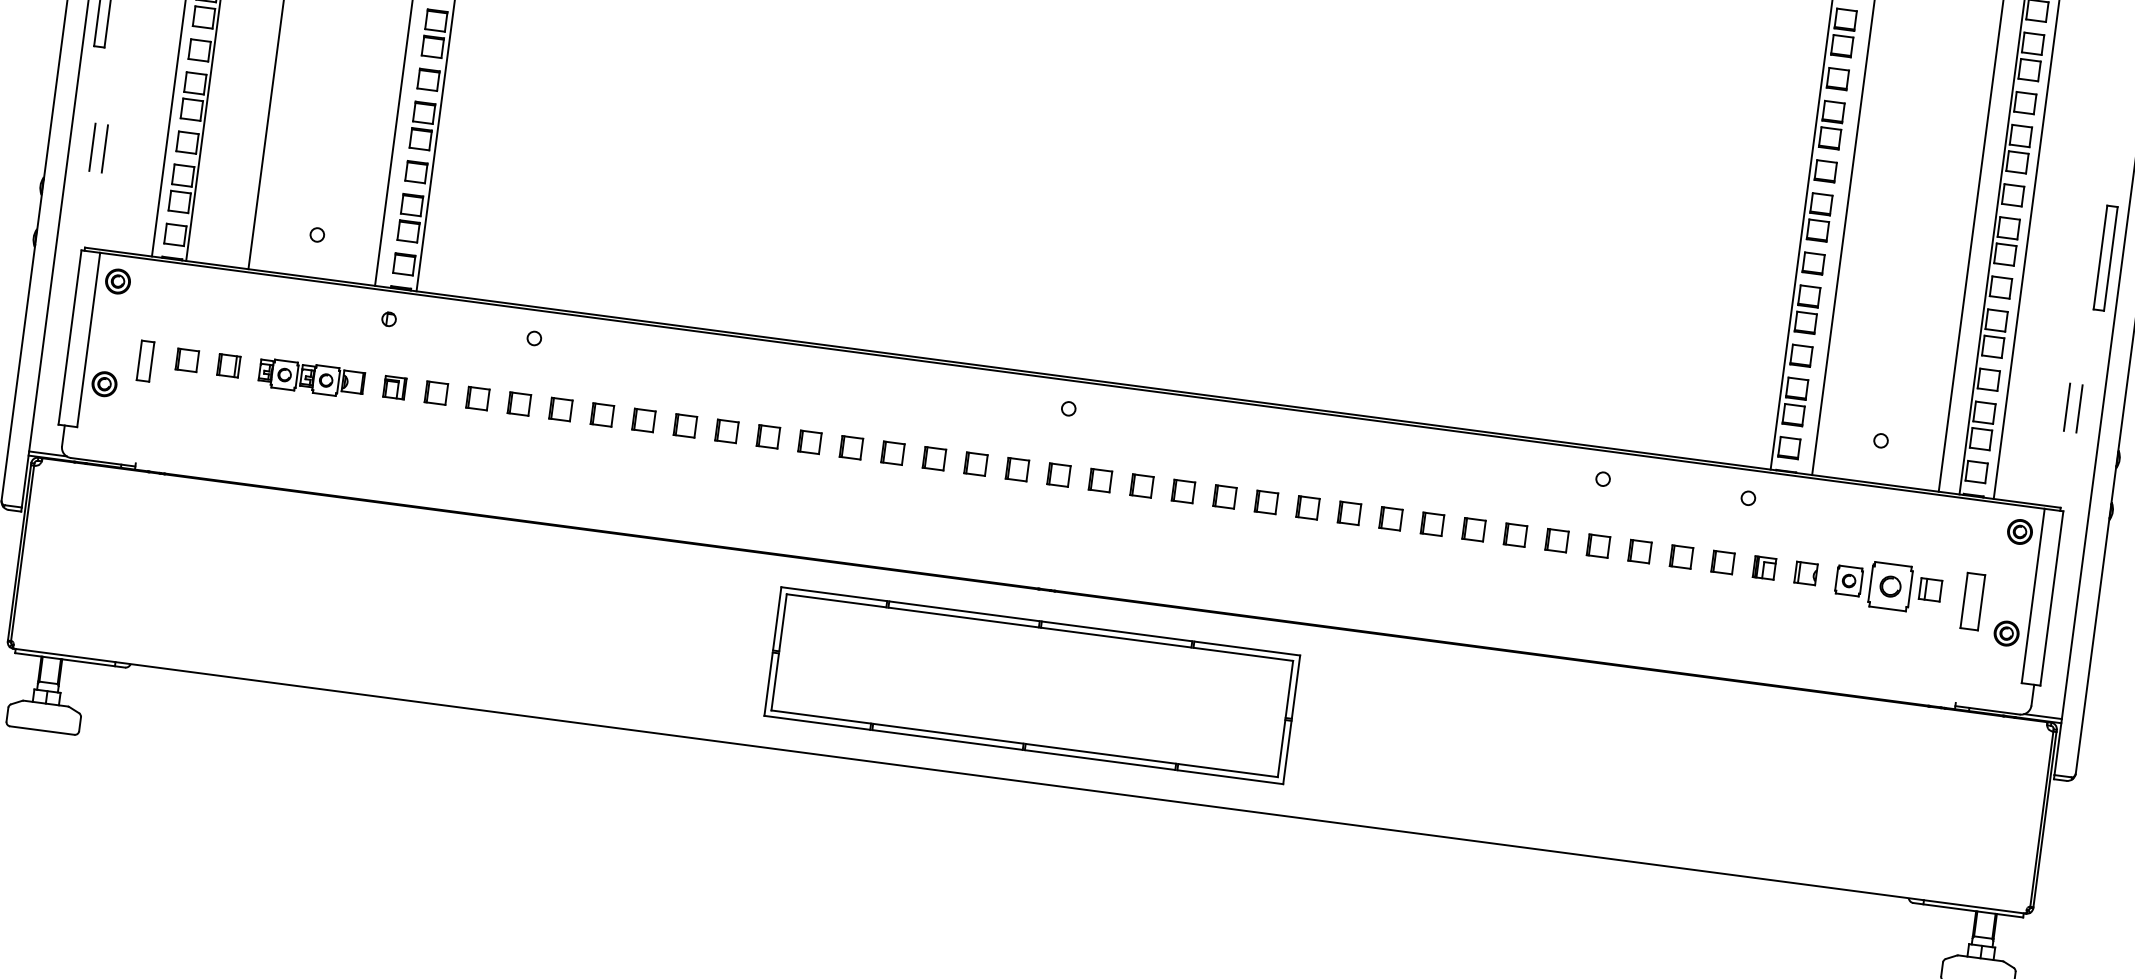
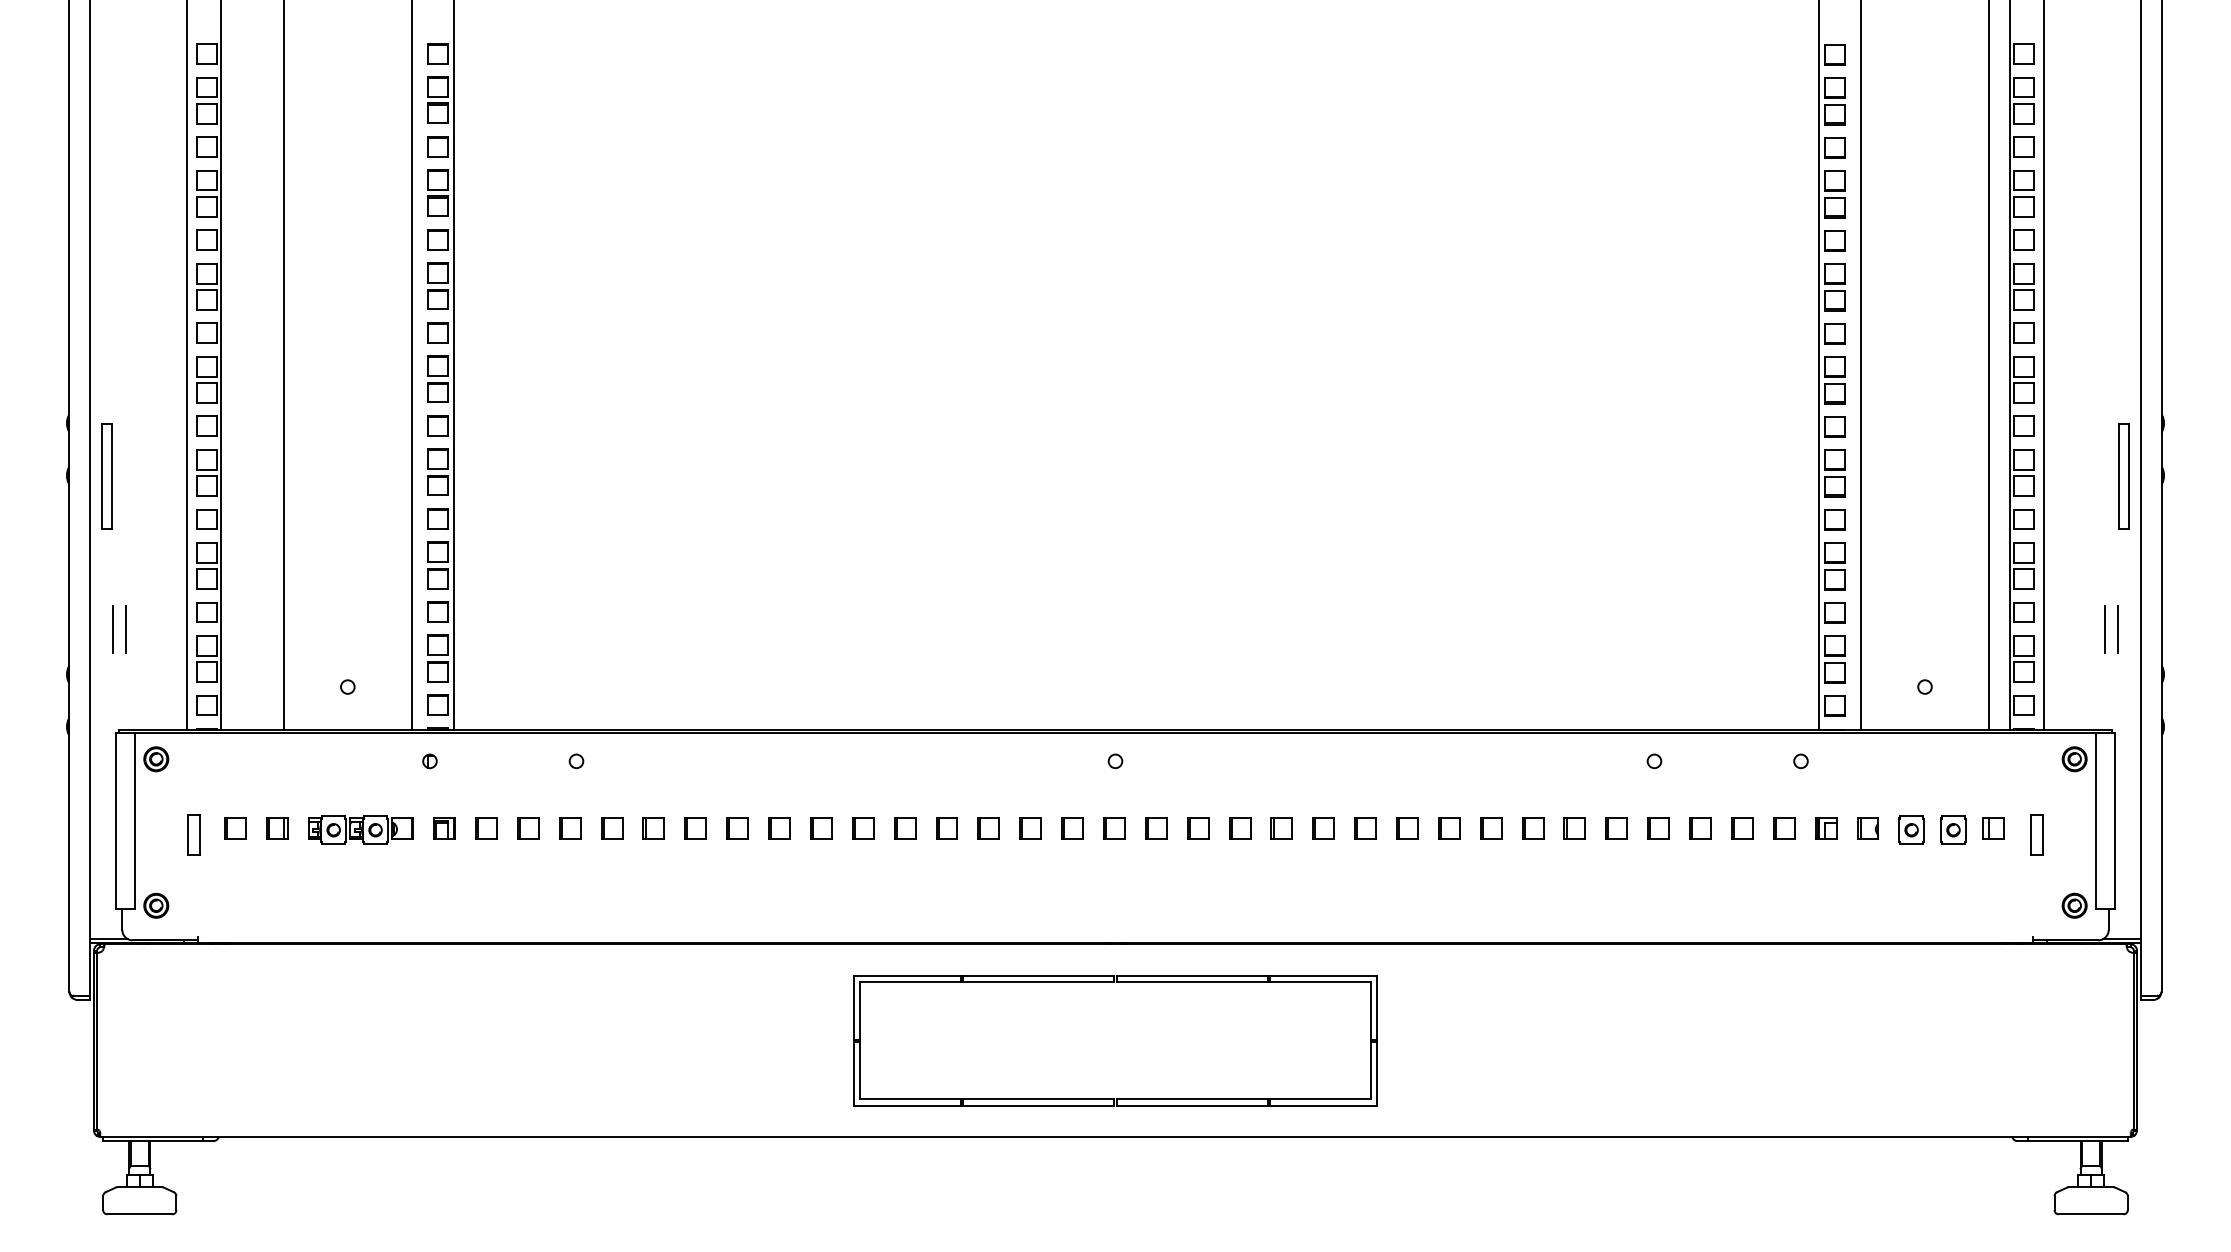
part: (104, 383) -> (156, 905), moved
part: (1890, 585) -> (1953, 829), size x0.62
part: (1972, 601) -> (2036, 834), size x0.71
part: (2006, 633) -> (2074, 905), moved

